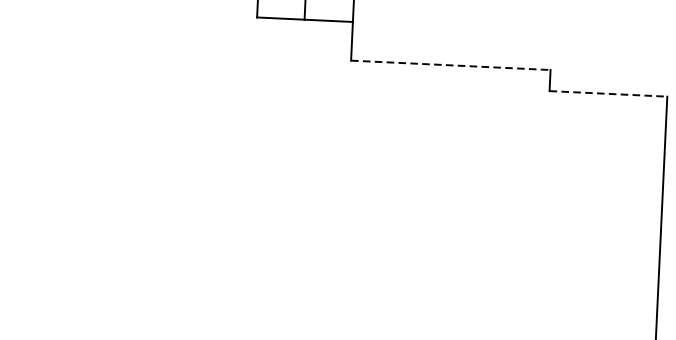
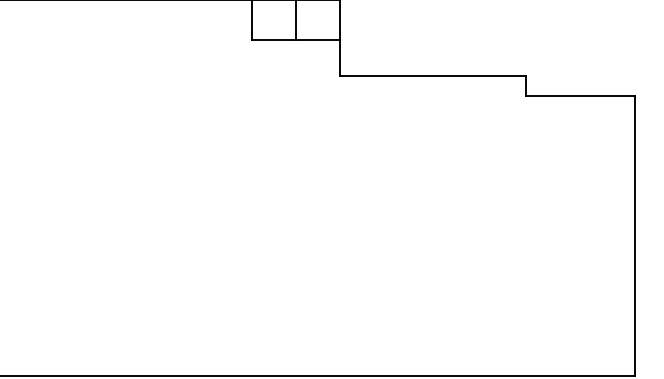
line: (450, 65) -> (432, 76), dashed -> solid
line: (608, 93) -> (580, 95), dashed -> solid

